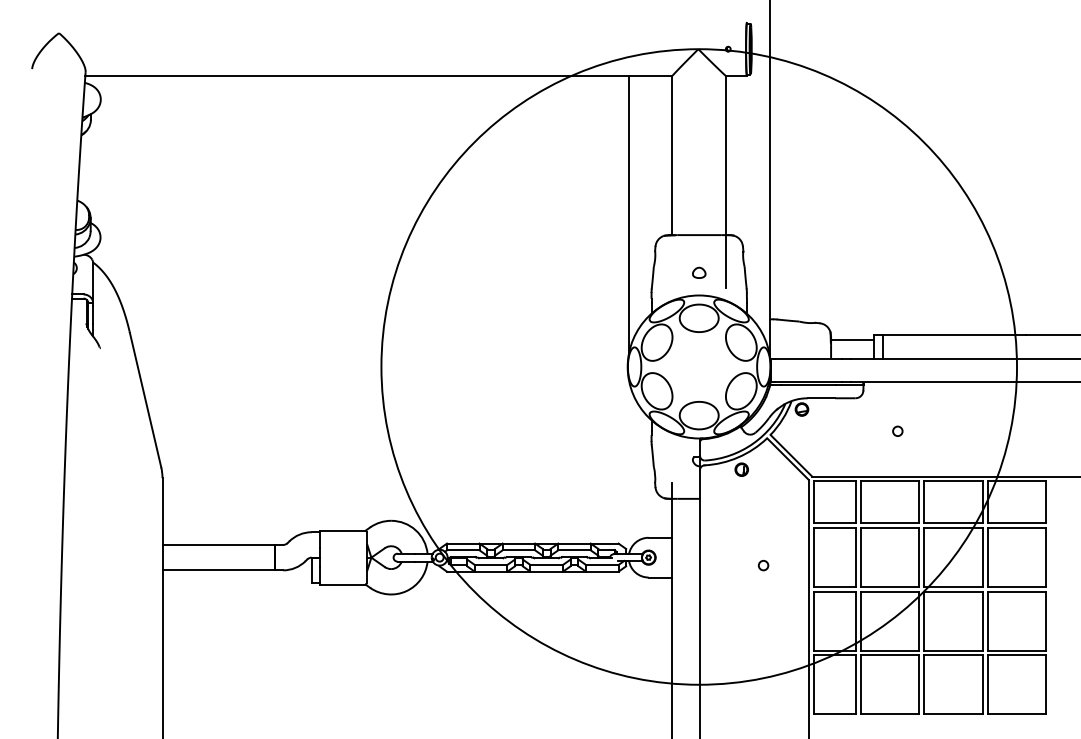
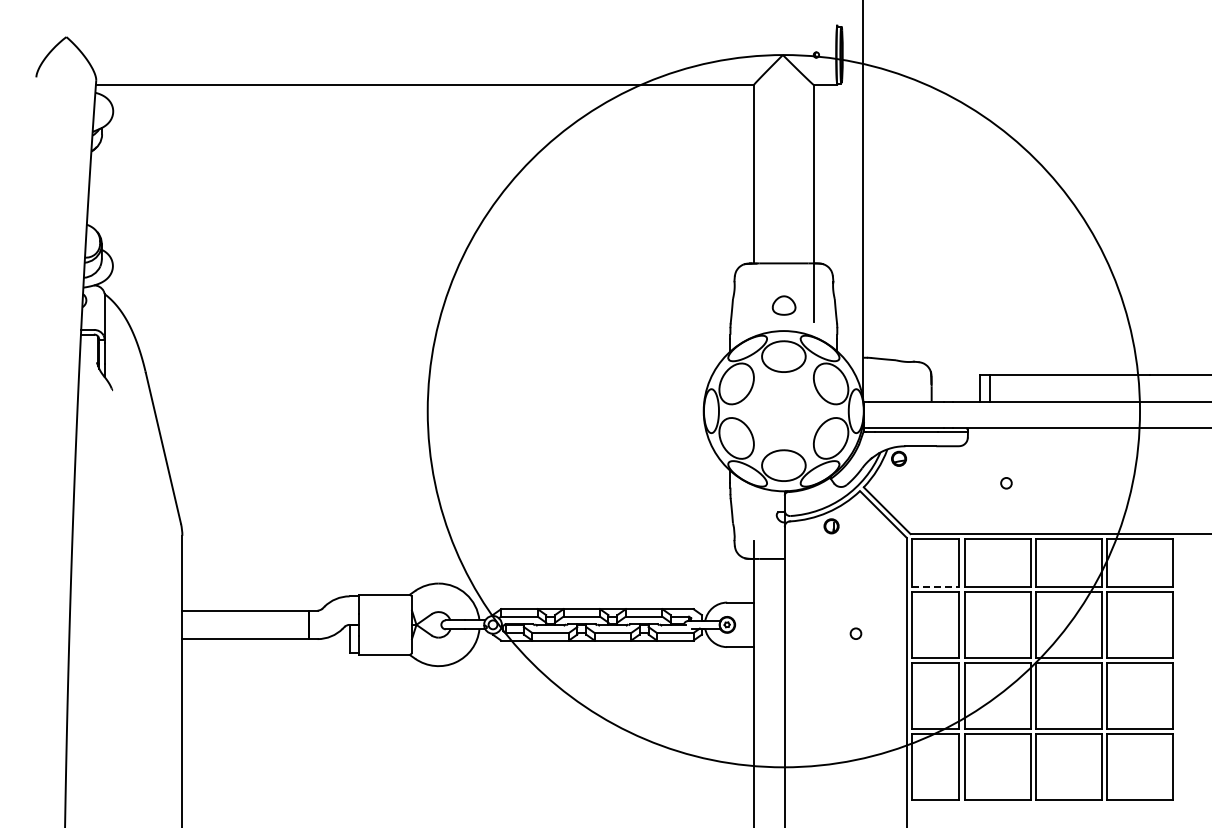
line: (628, 215) -> (704, 241), removed
part: (698, 272) -> (783, 305), size x1.6
line: (852, 340) -> (955, 381), removed
line: (834, 523) -> (935, 586), solid -> dashed

